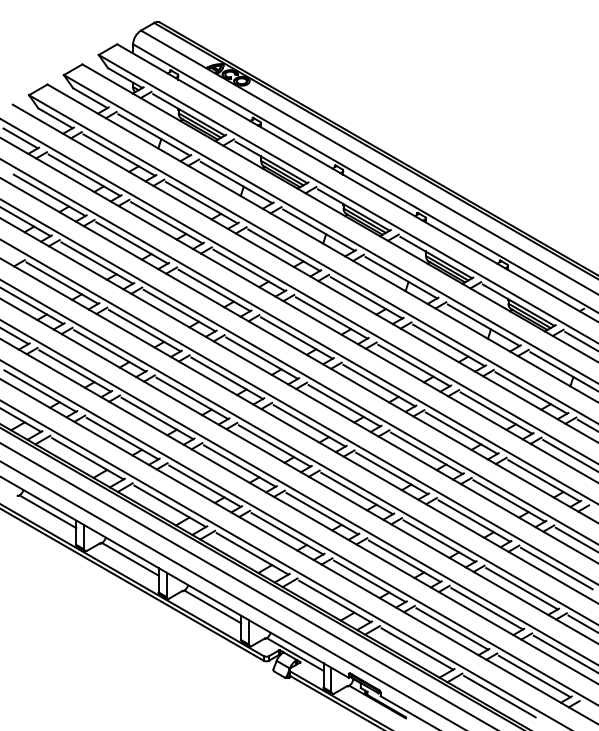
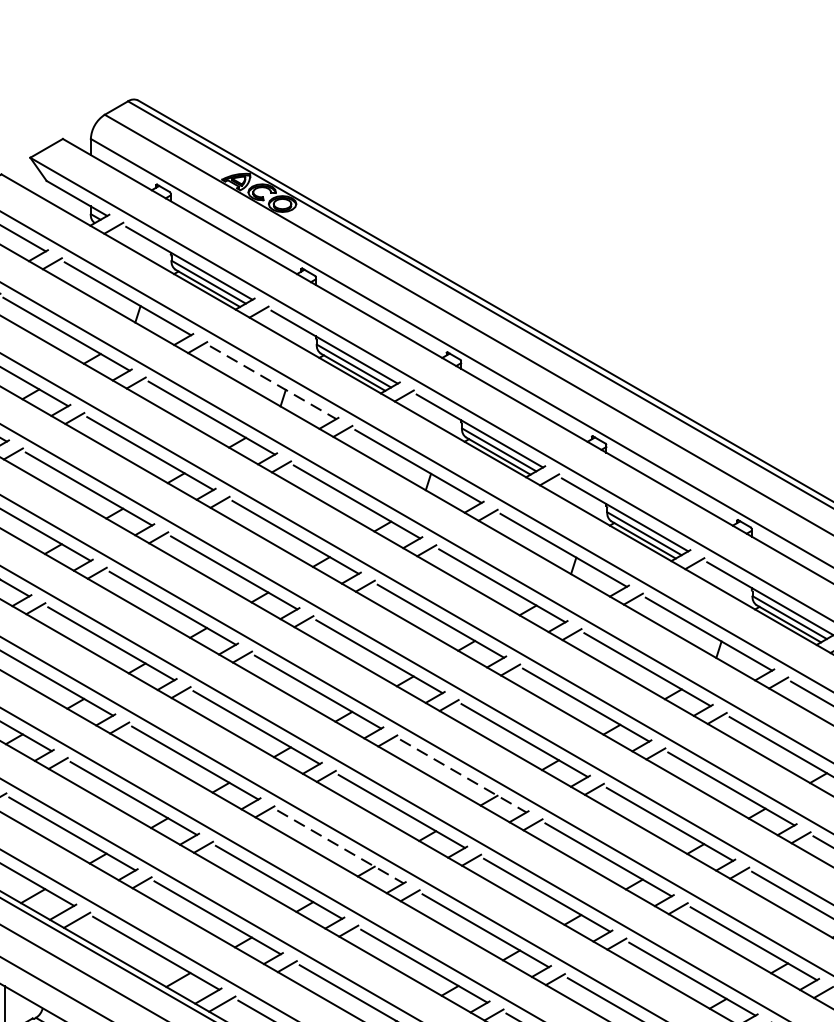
line: (237, 182) -> (274, 382), solid -> dashed
line: (344, 406) -> (463, 777), solid -> dashed
line: (275, 446) -> (341, 847), solid -> dashed

